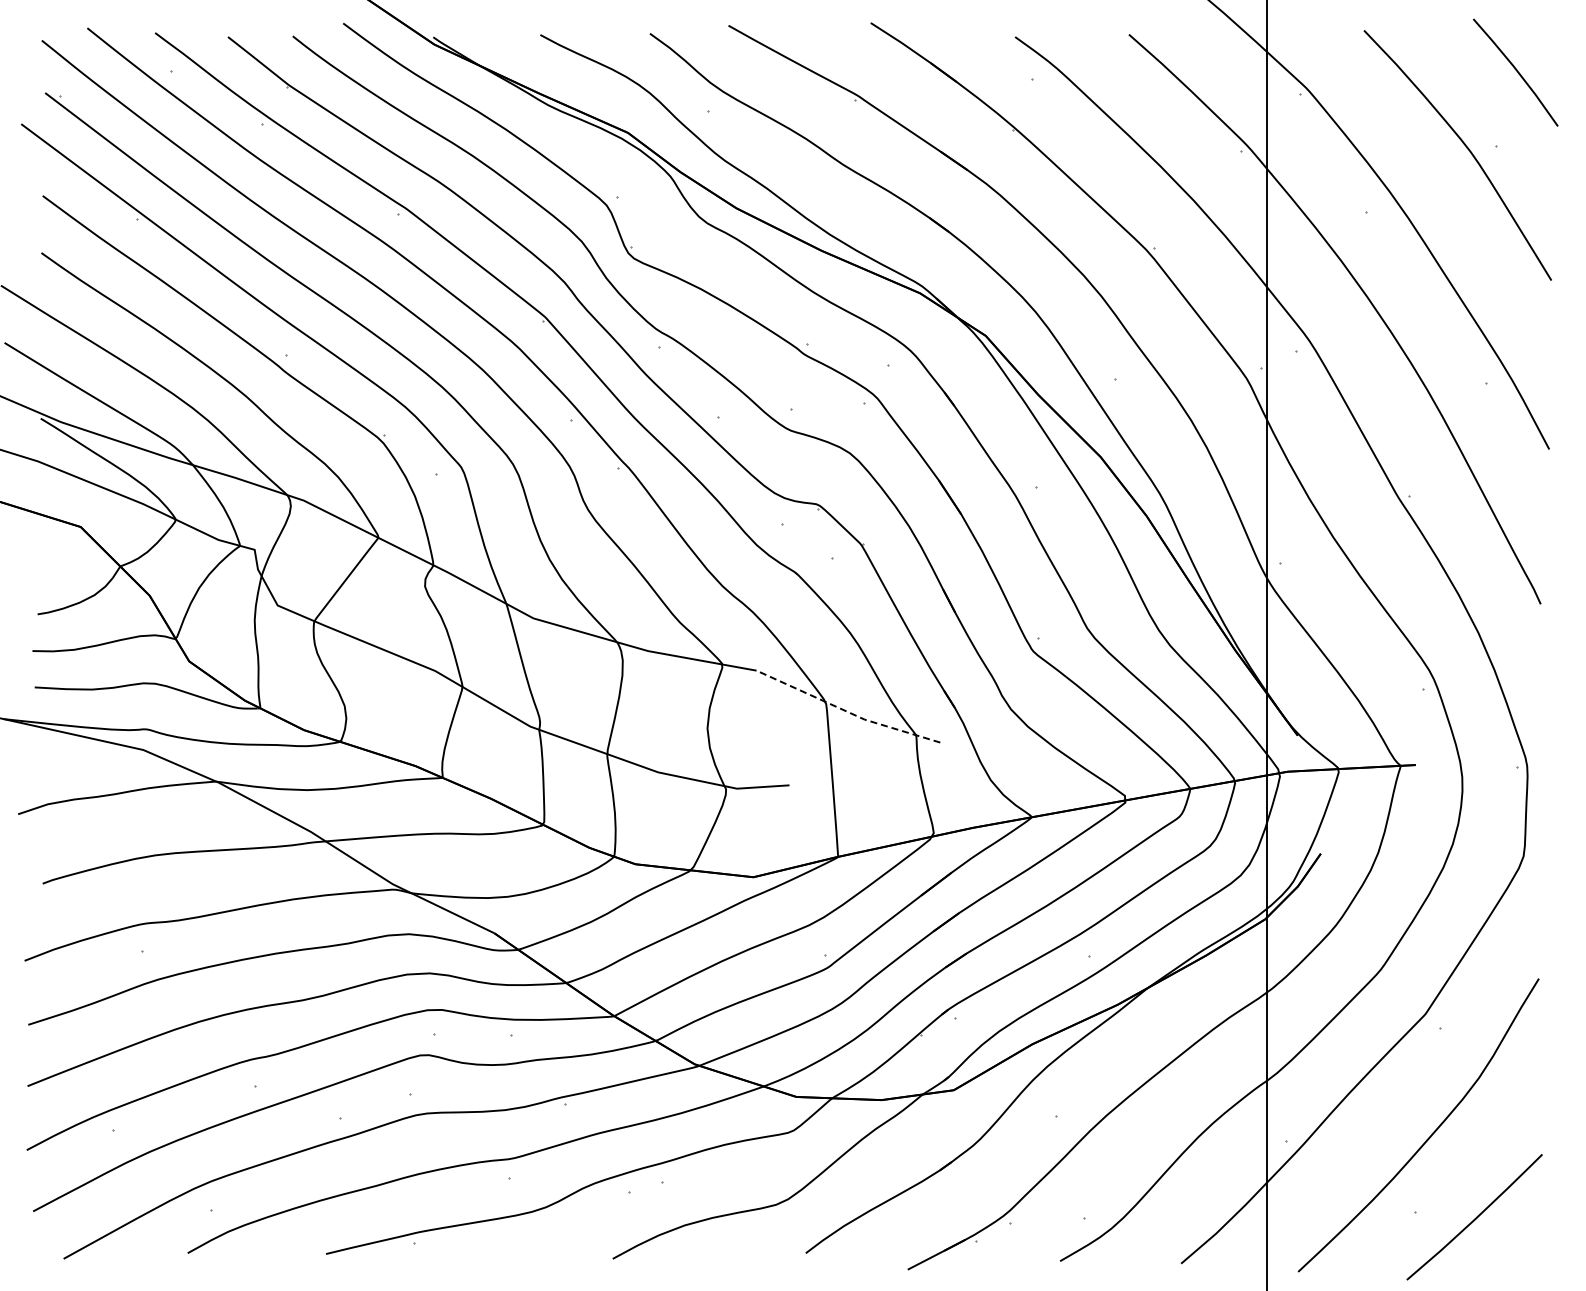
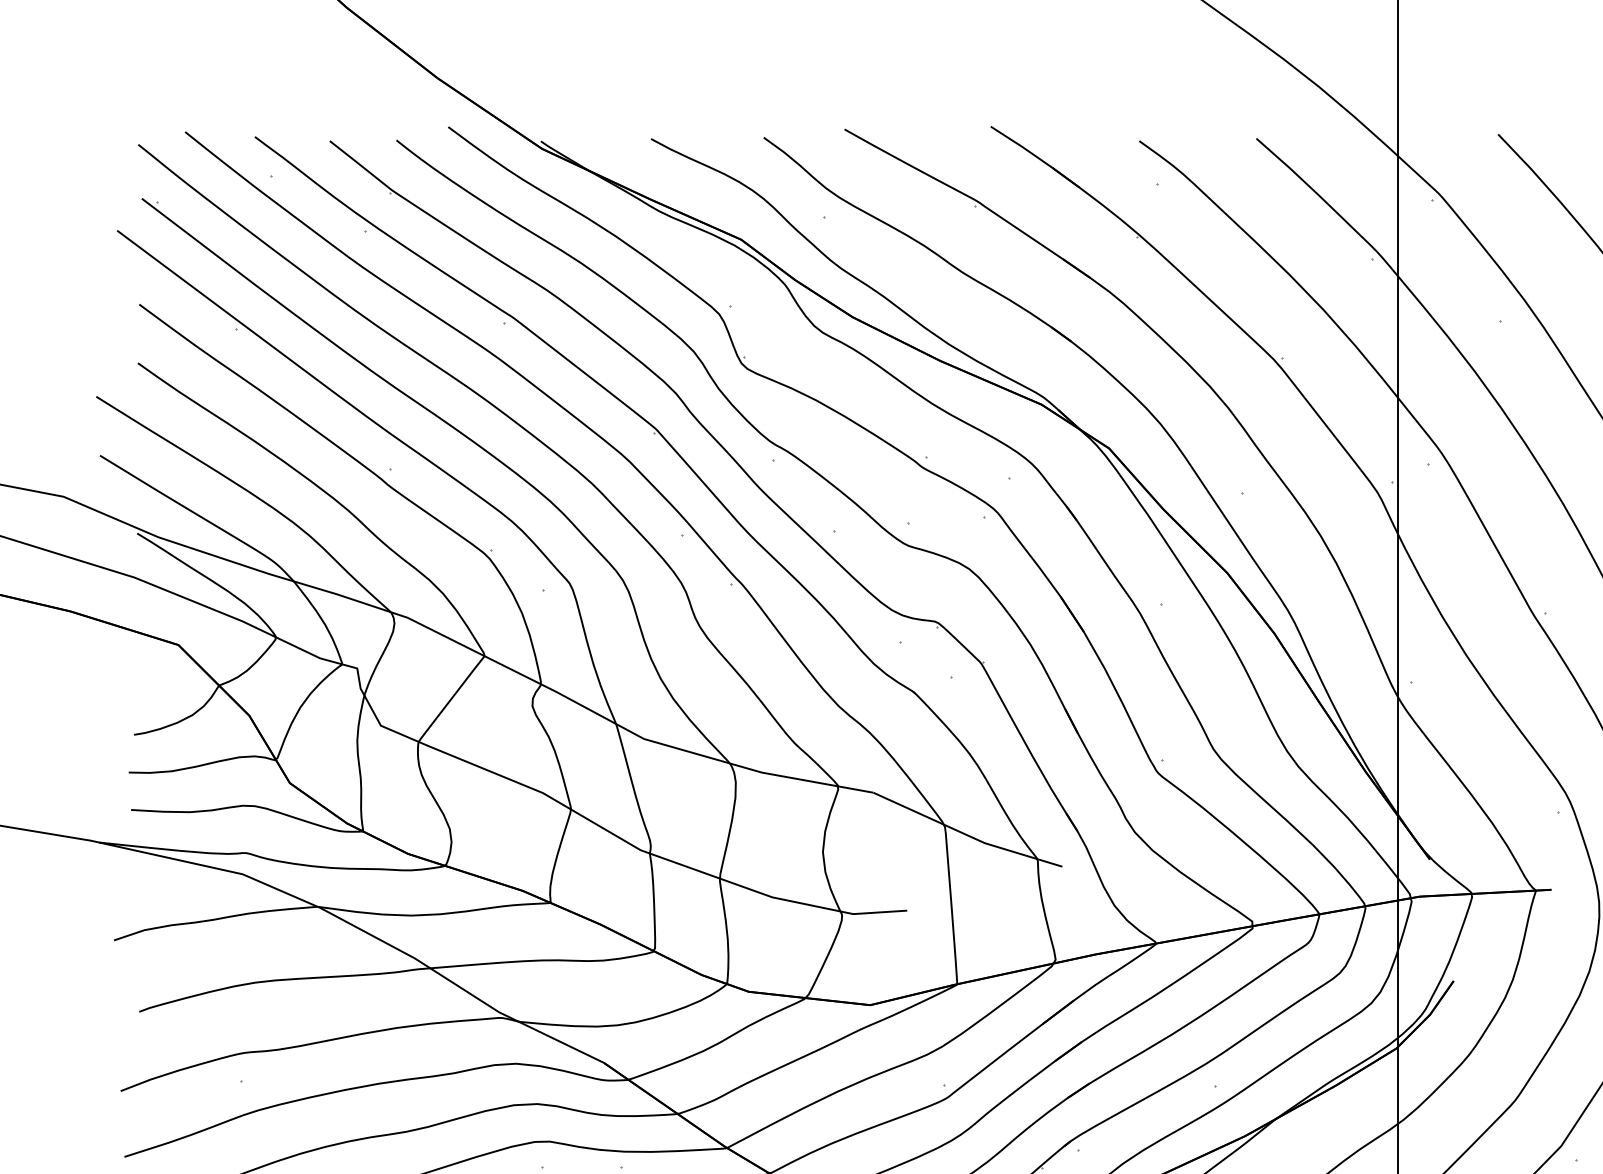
line: (846, 711) -> (965, 834), dashed -> solid

